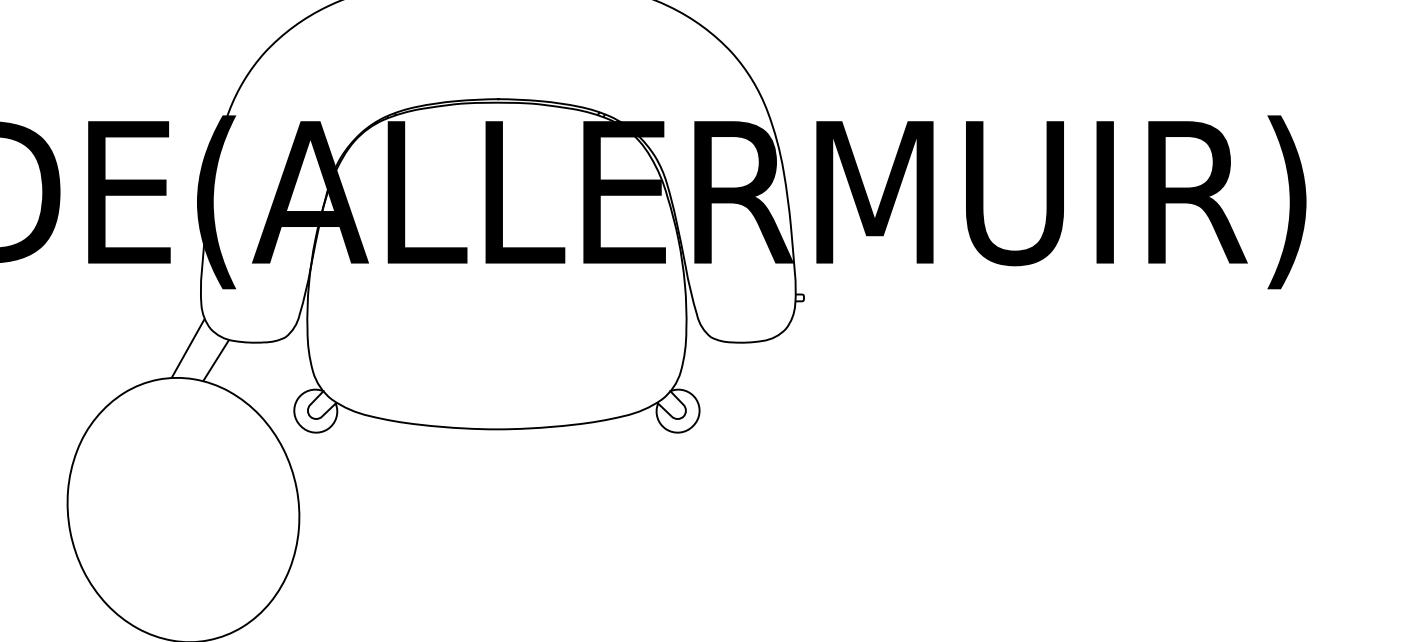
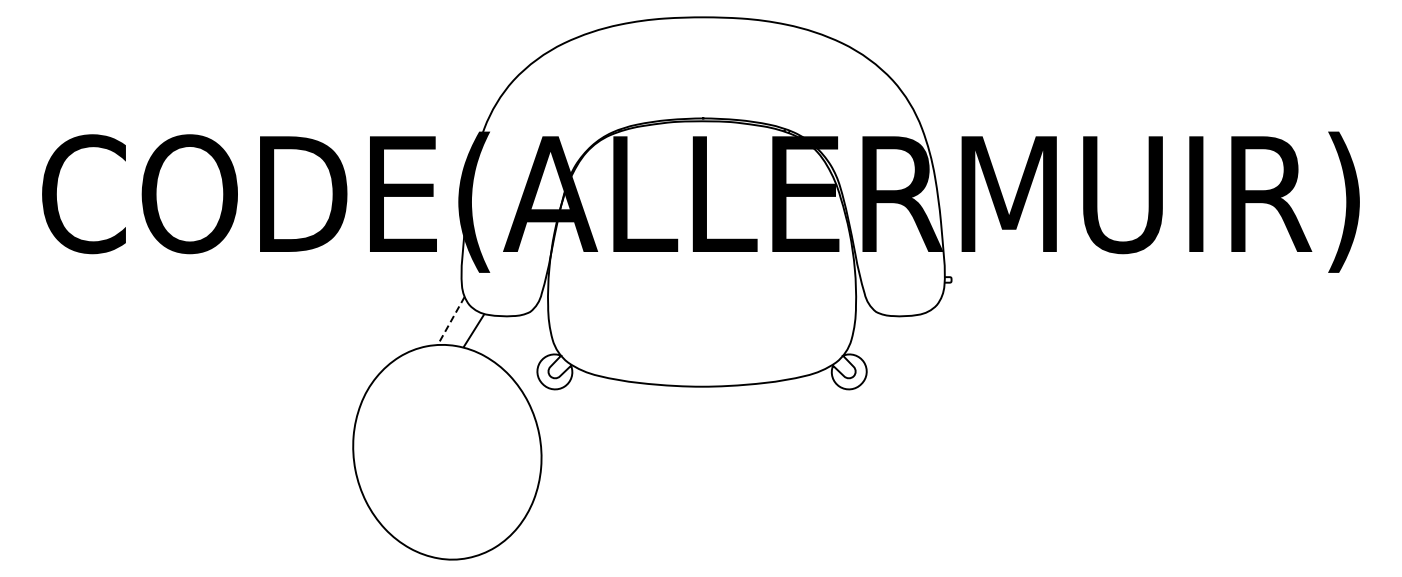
line: (188, 347) -> (451, 320), solid -> dashed

